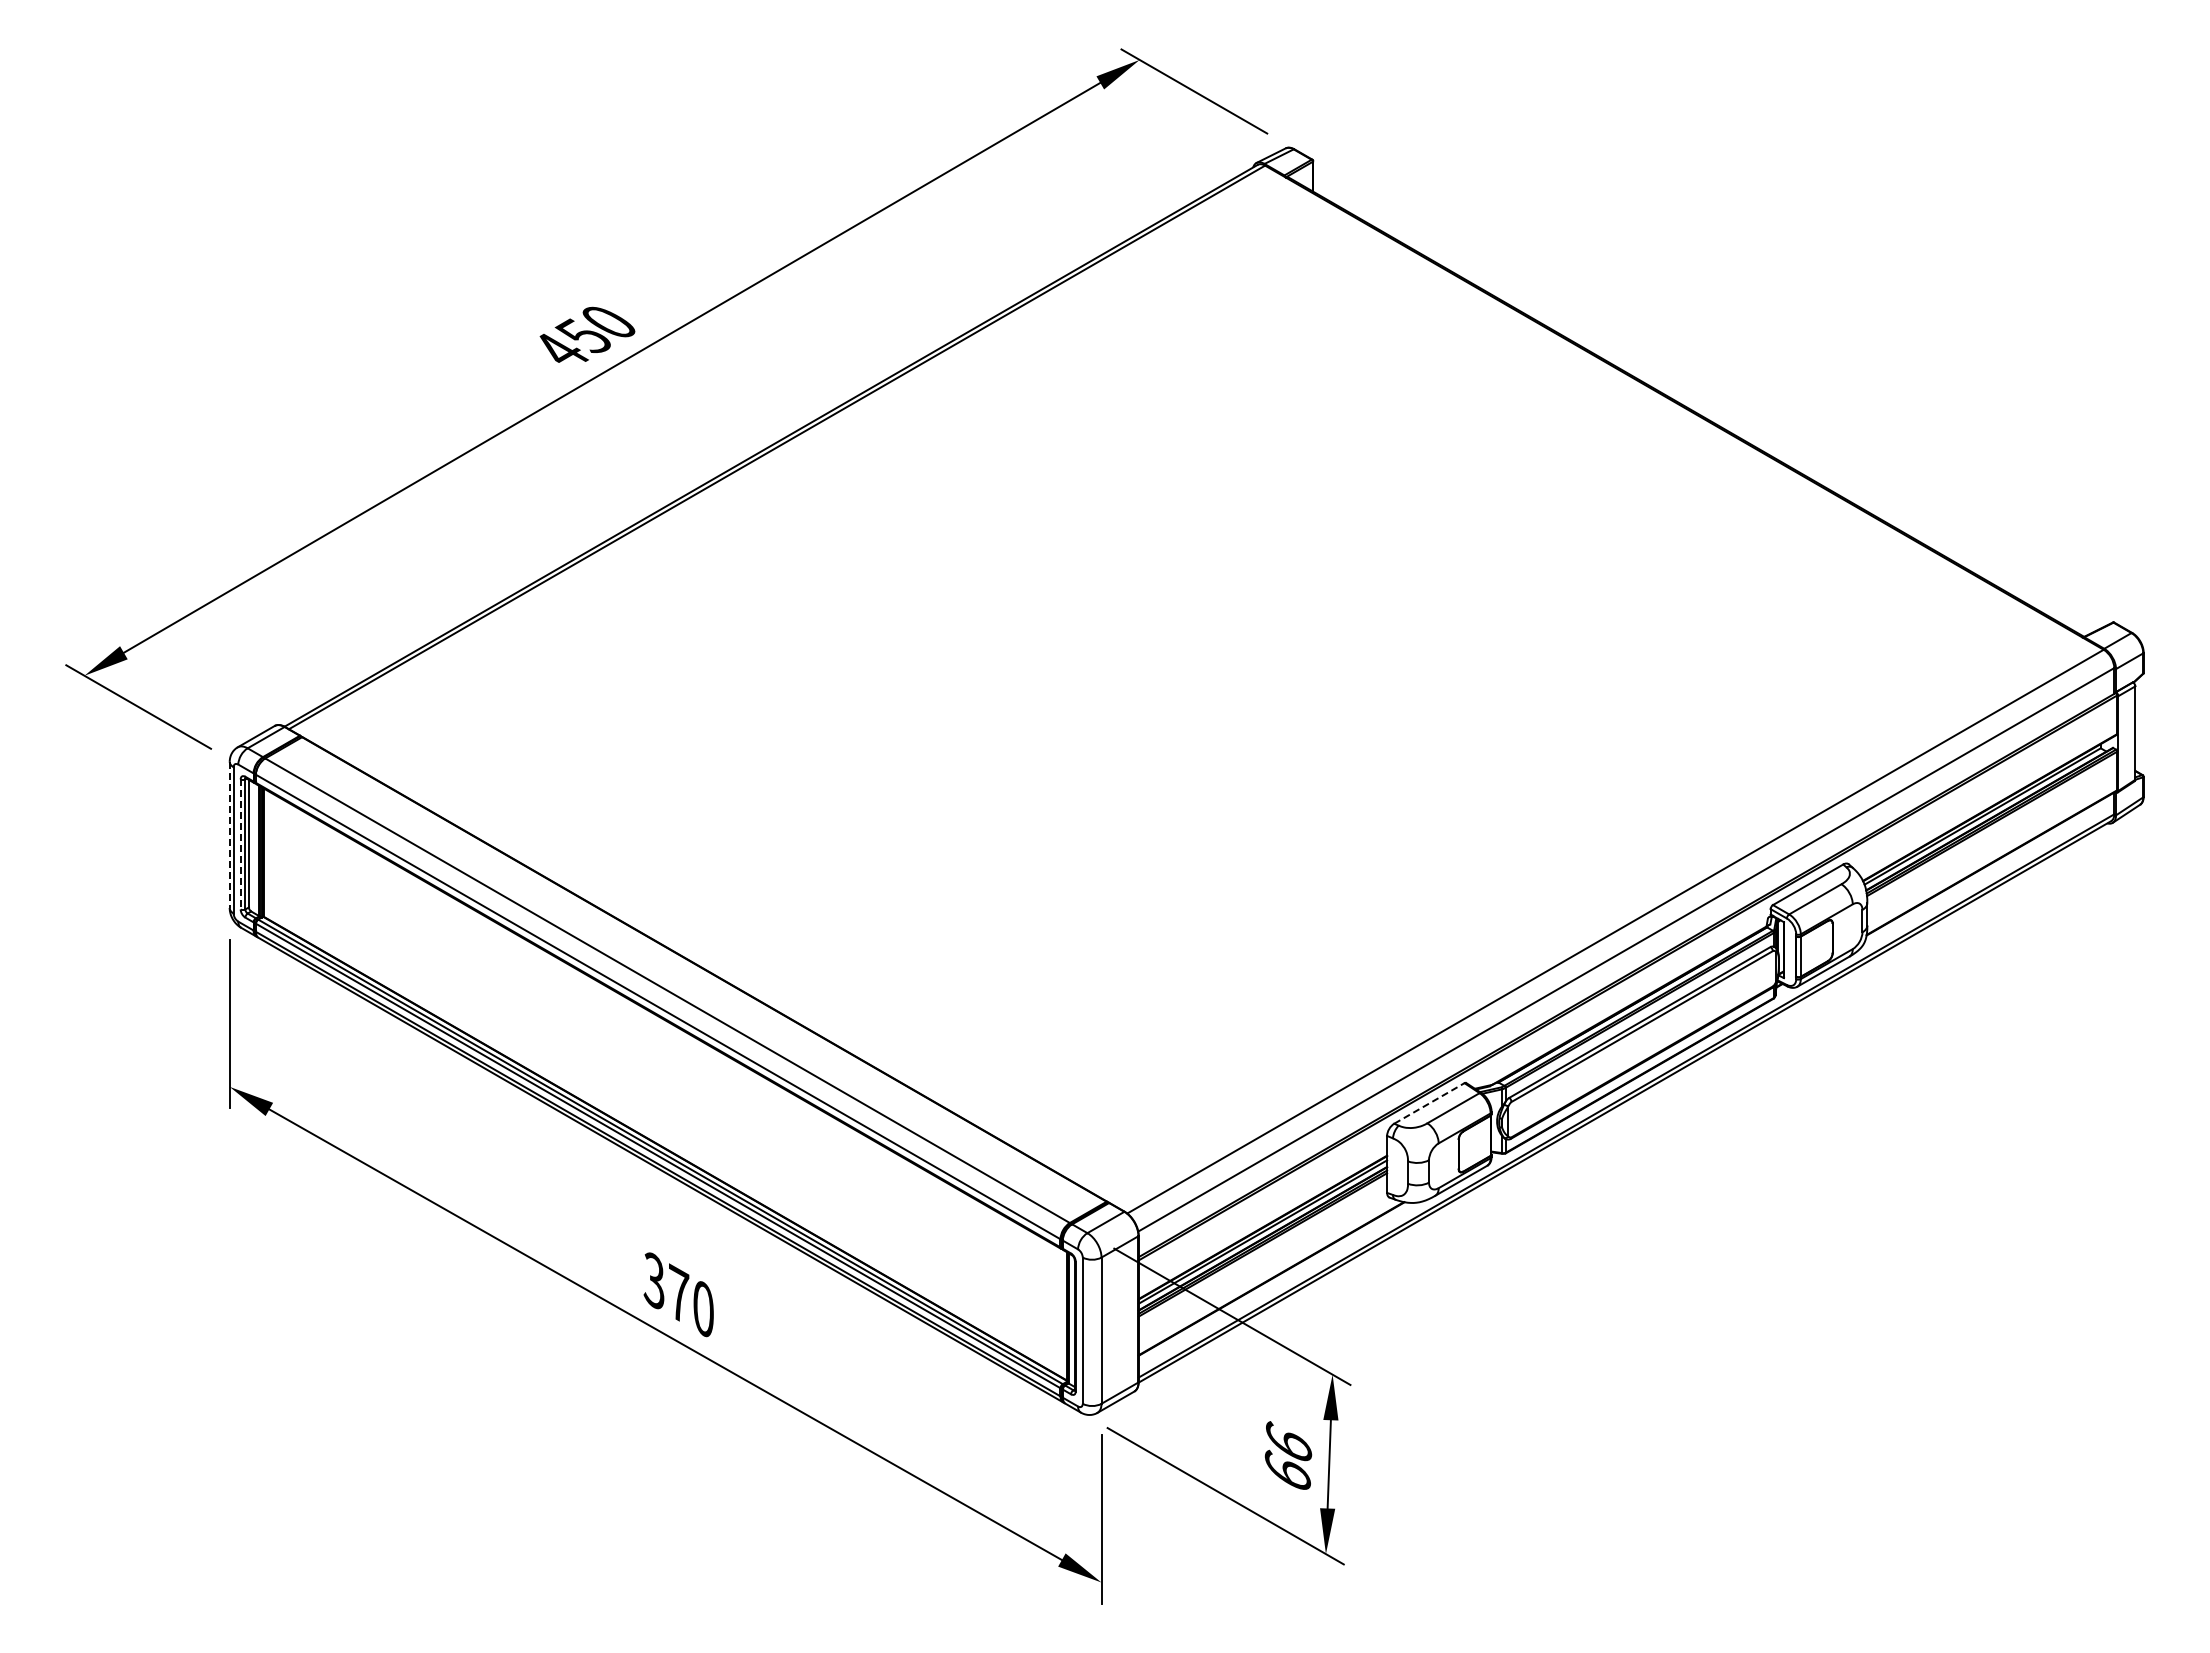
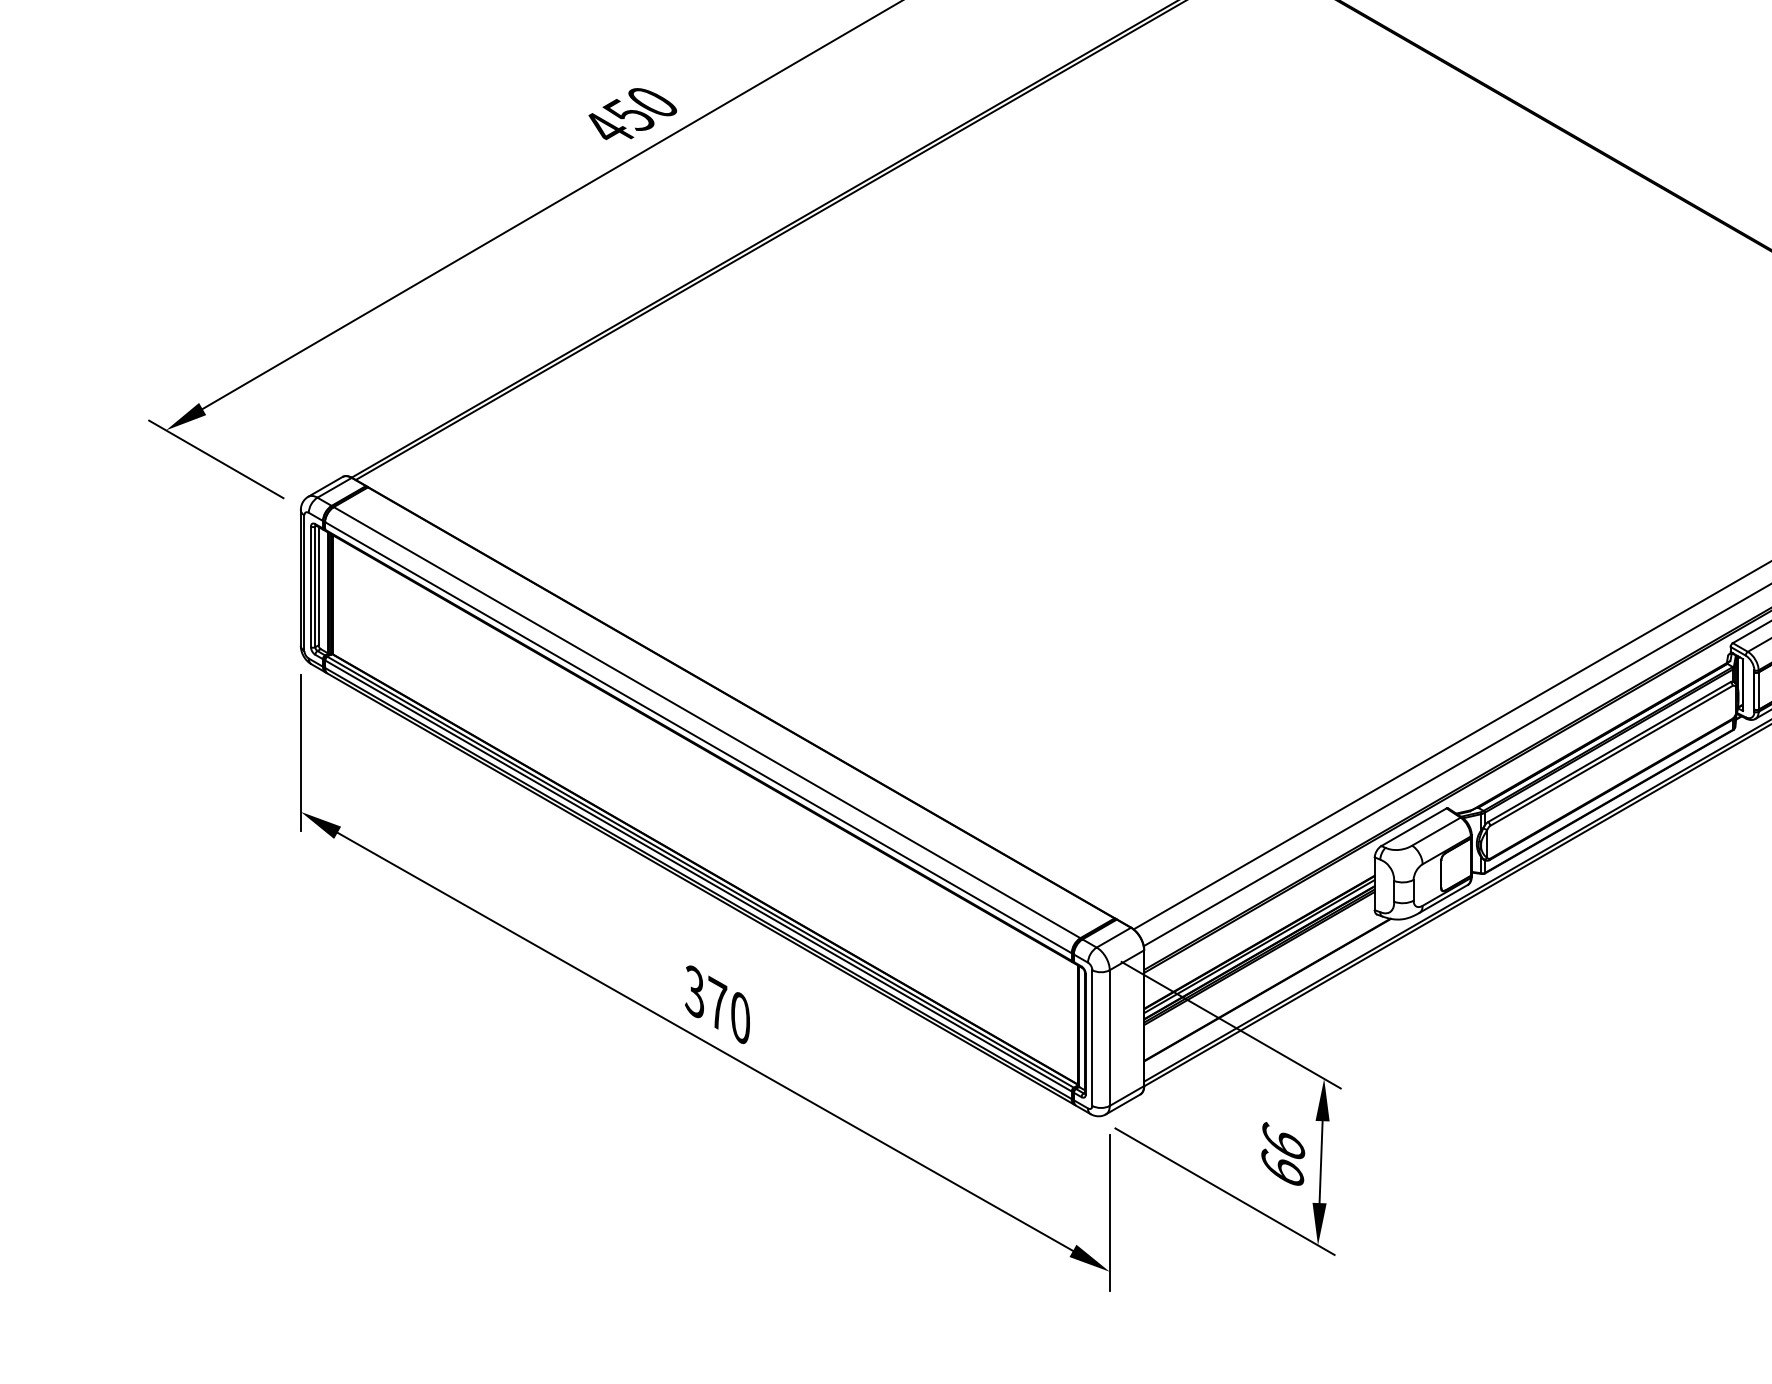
line: (229, 835) -> (300, 578), dashed -> solid
line: (240, 844) -> (310, 586), dashed -> solid
line: (1429, 1103) -> (1414, 827), dashed -> solid

